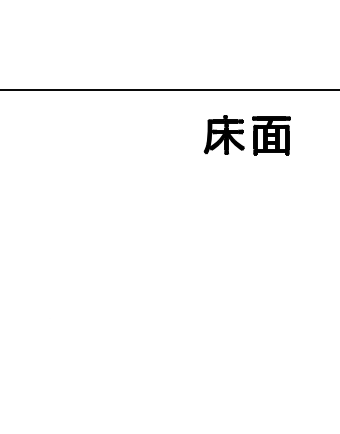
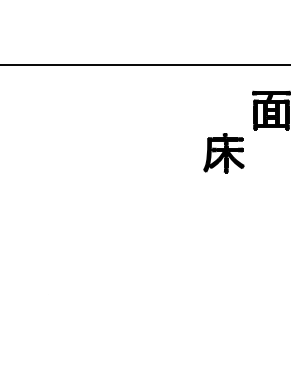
part: (223, 134) -> (223, 152), moved

